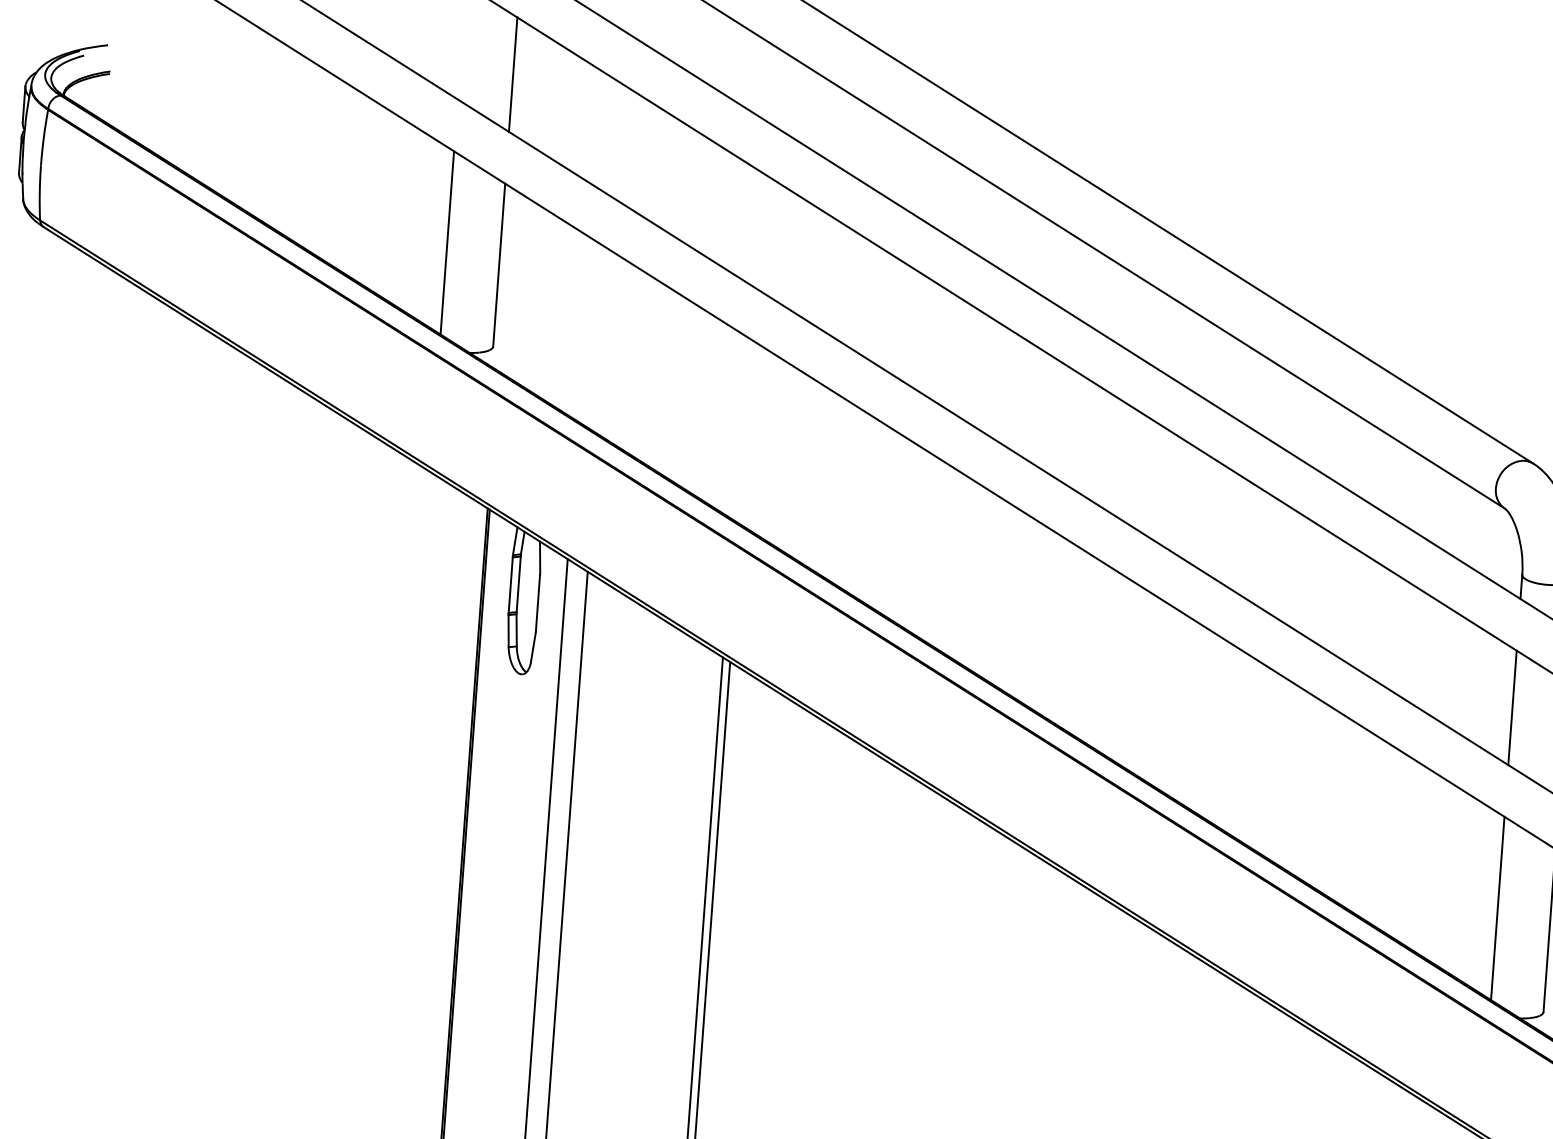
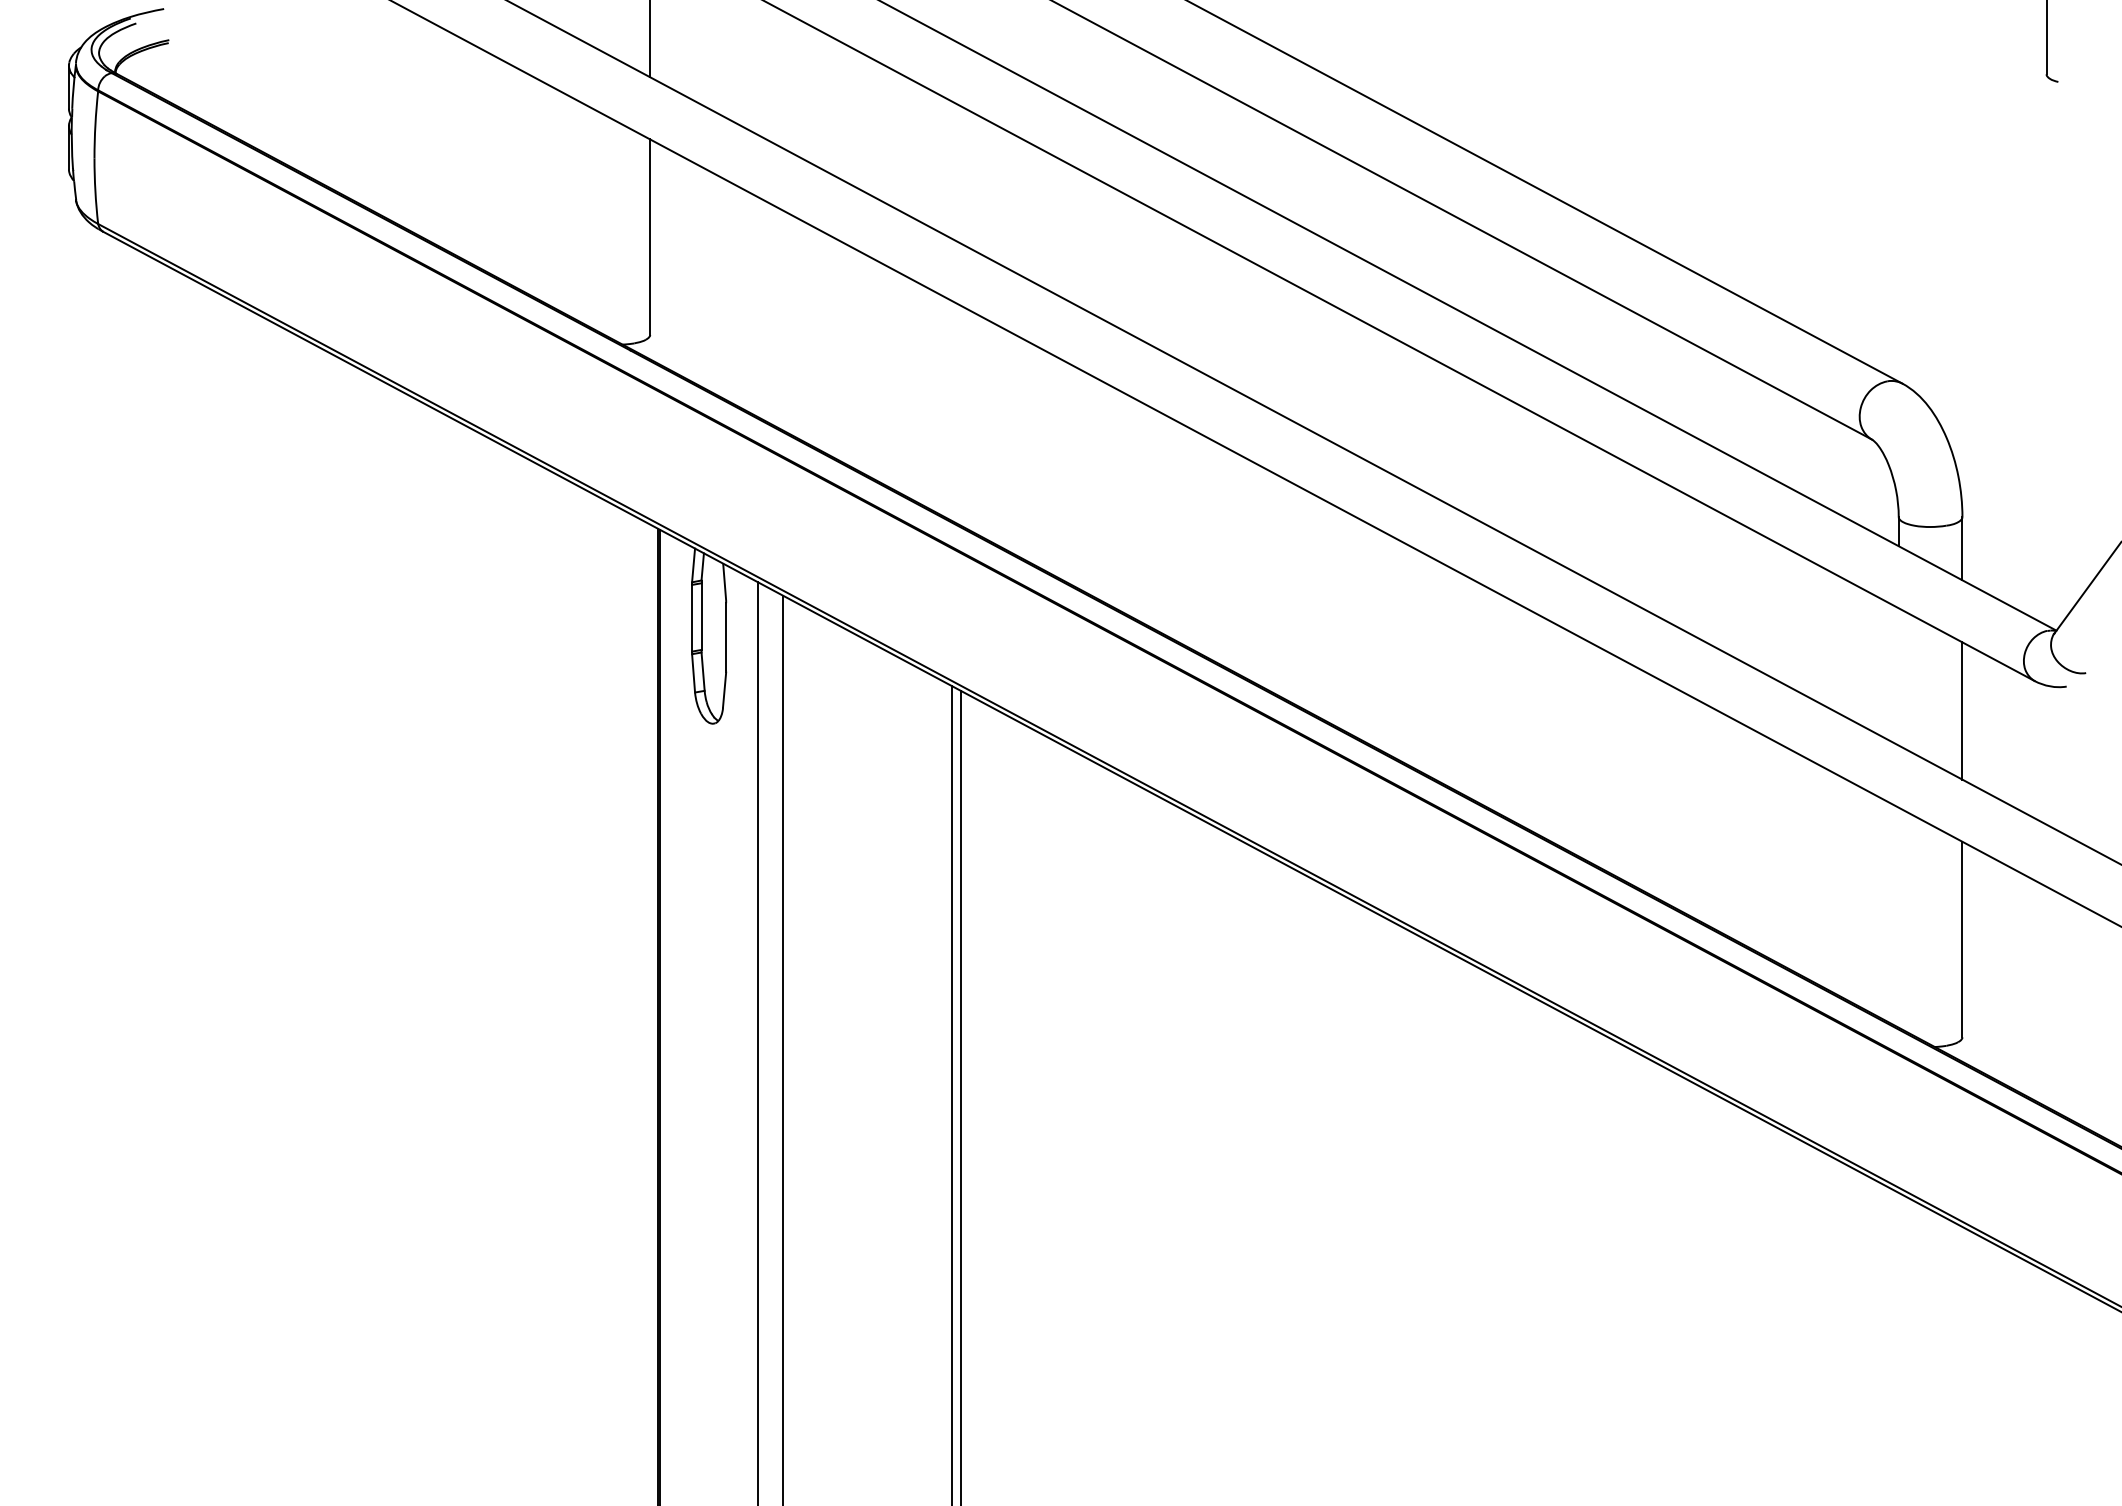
line: (447, 243) -> (586, 215), removed
line: (1512, 707) -> (1898, 676), removed
line: (1497, 908) -> (1898, 917), removed

